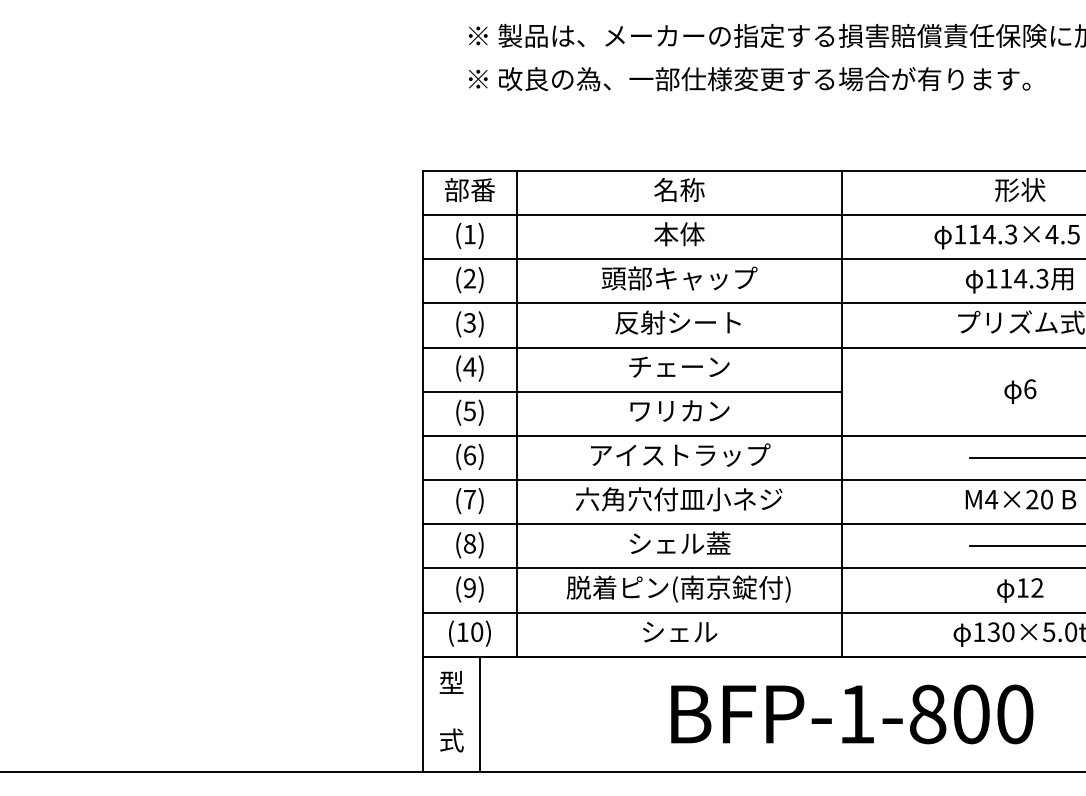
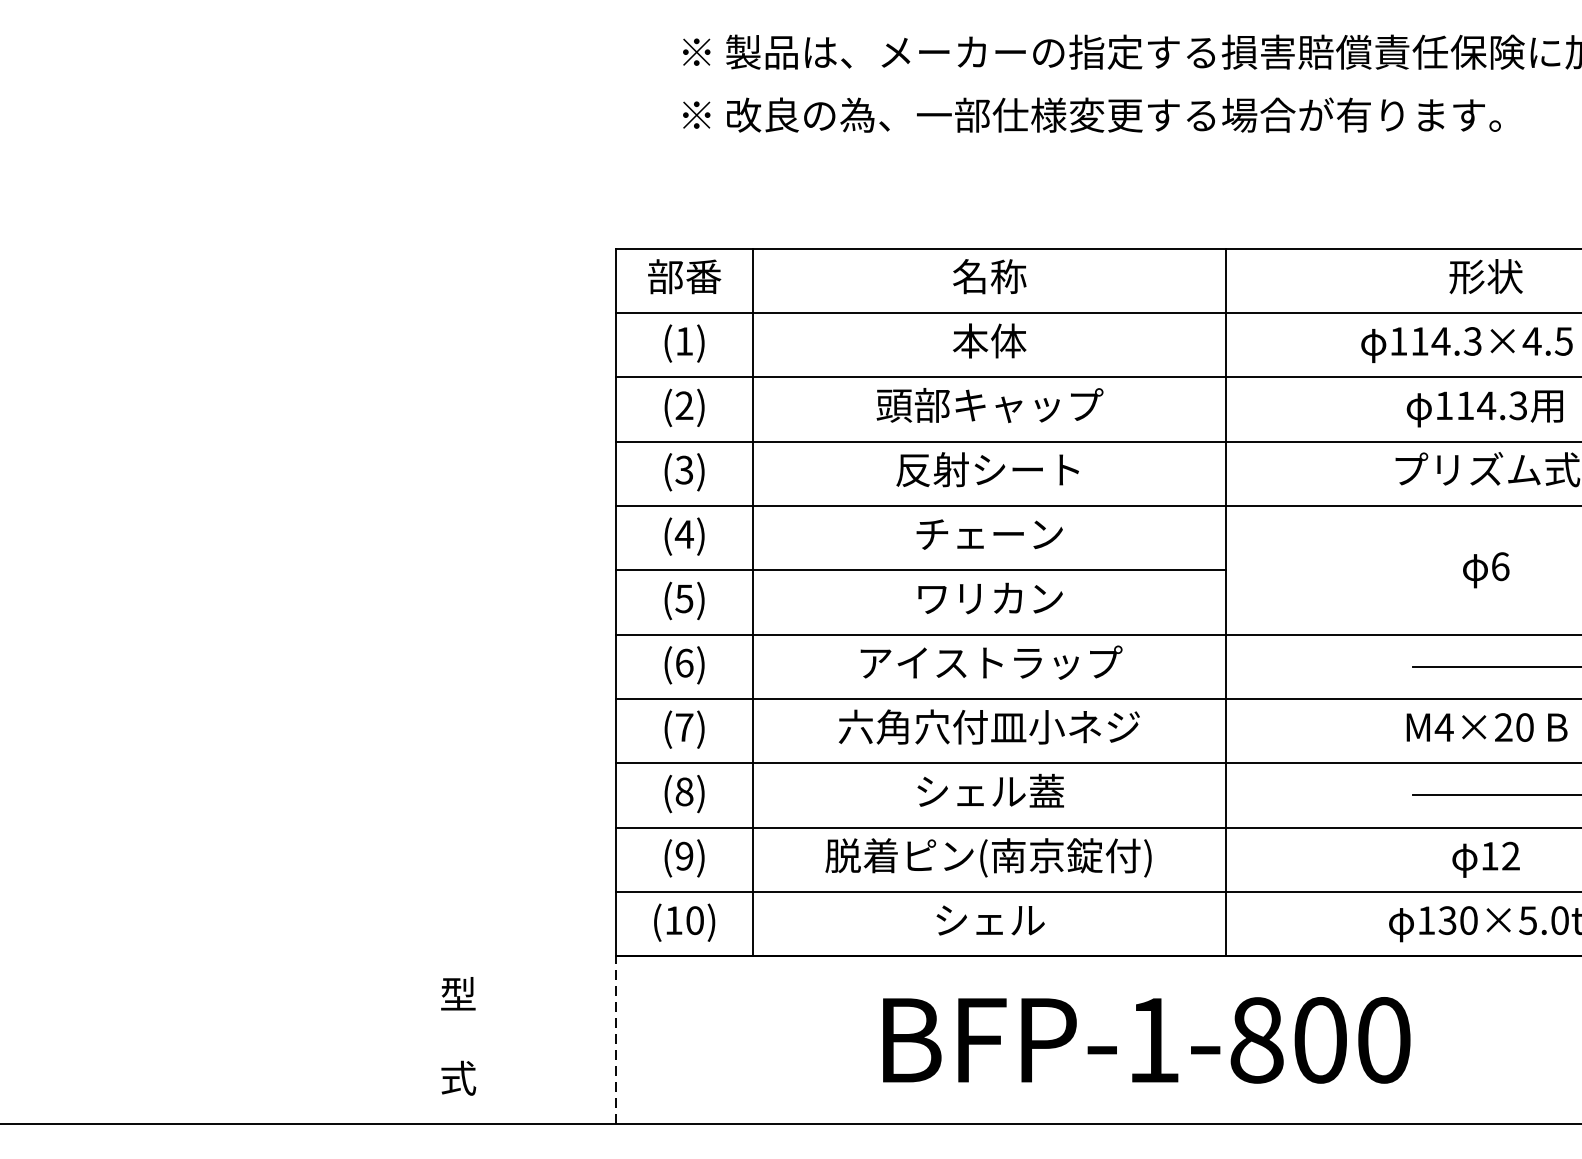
text: (451, 711) -> (458, 1036), moved
line: (422, 714) -> (615, 1040), solid -> dashed
line: (480, 714) -> (699, 1040), removed
text: (852, 714) -> (1147, 1040), moved

